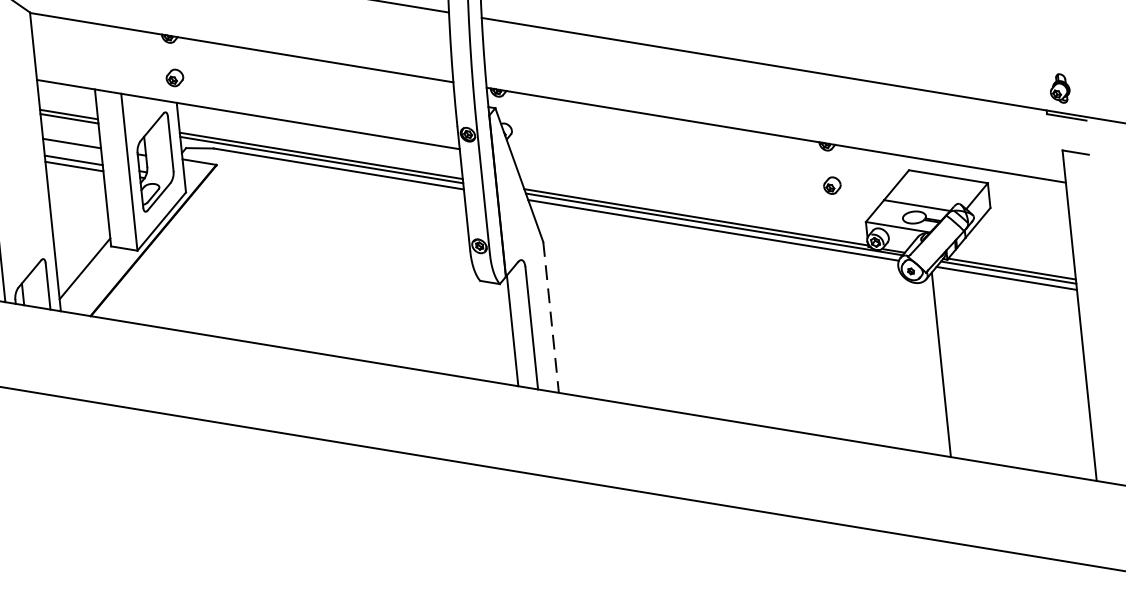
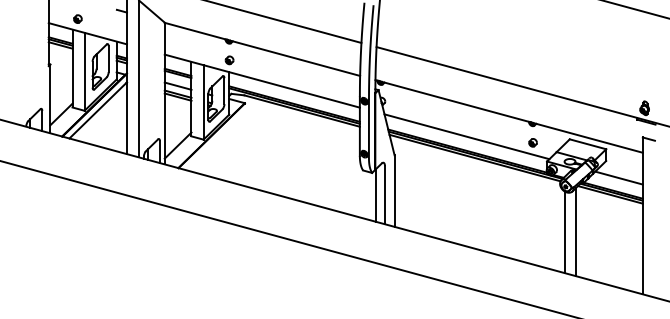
line: (690, 186) -> (466, 136), added
line: (1019, 240) -> (618, 177), added
line: (550, 318) -> (394, 191), dashed -> solid
line: (918, 367) -> (564, 232), added

